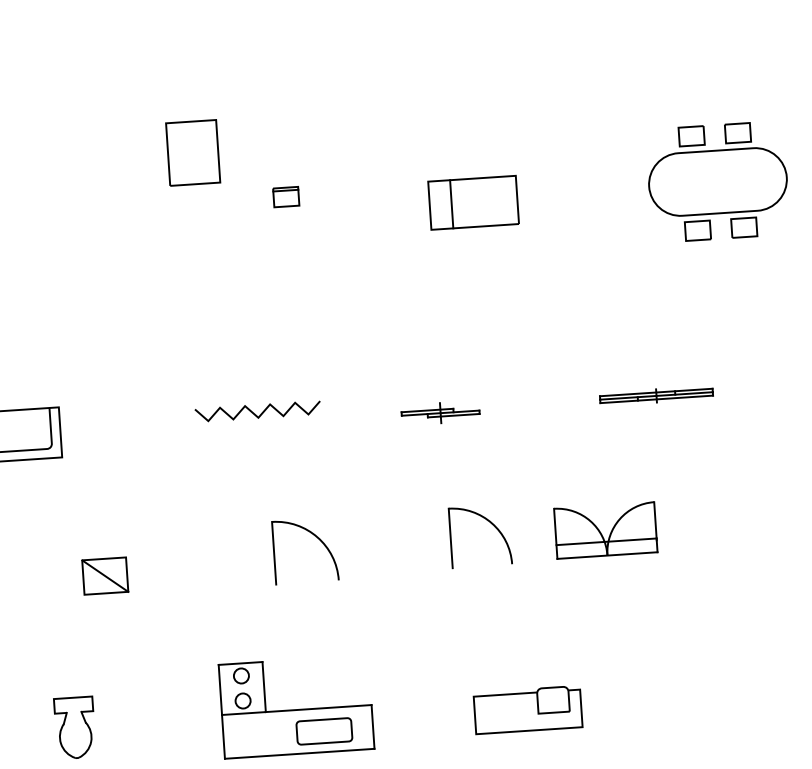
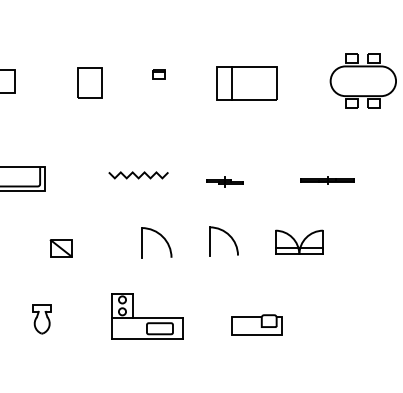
part: (191, 151) -> (89, 82), moved
part: (472, 202) -> (246, 83), size x1.43
part: (489, 523) -> (228, 235), moved

